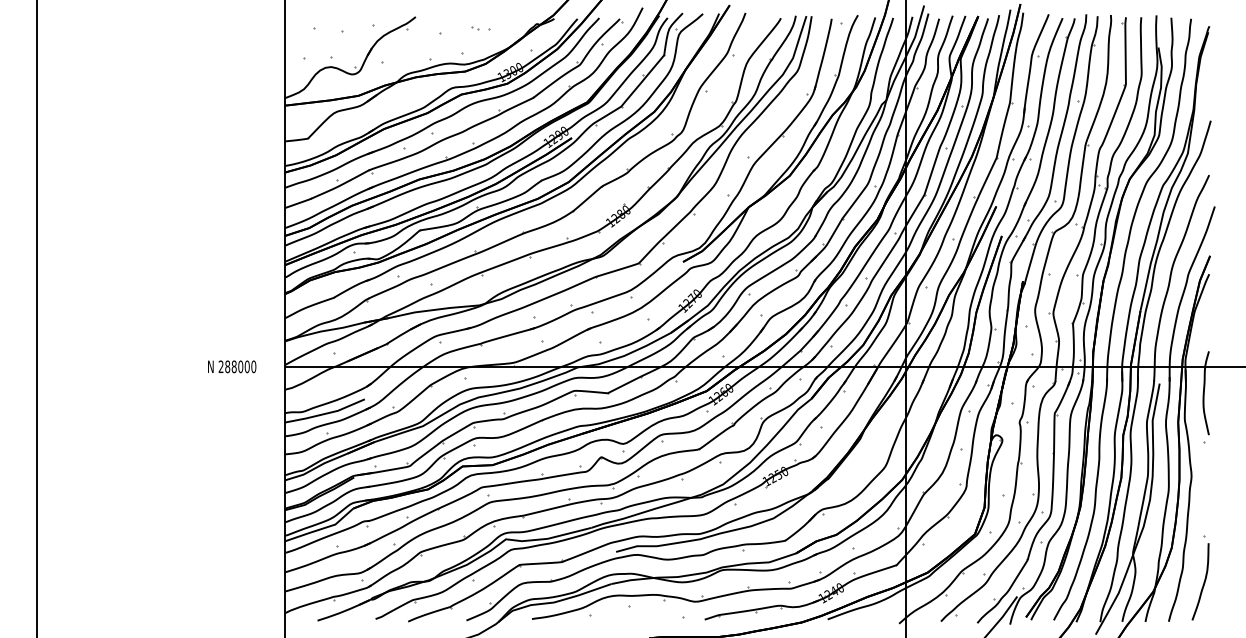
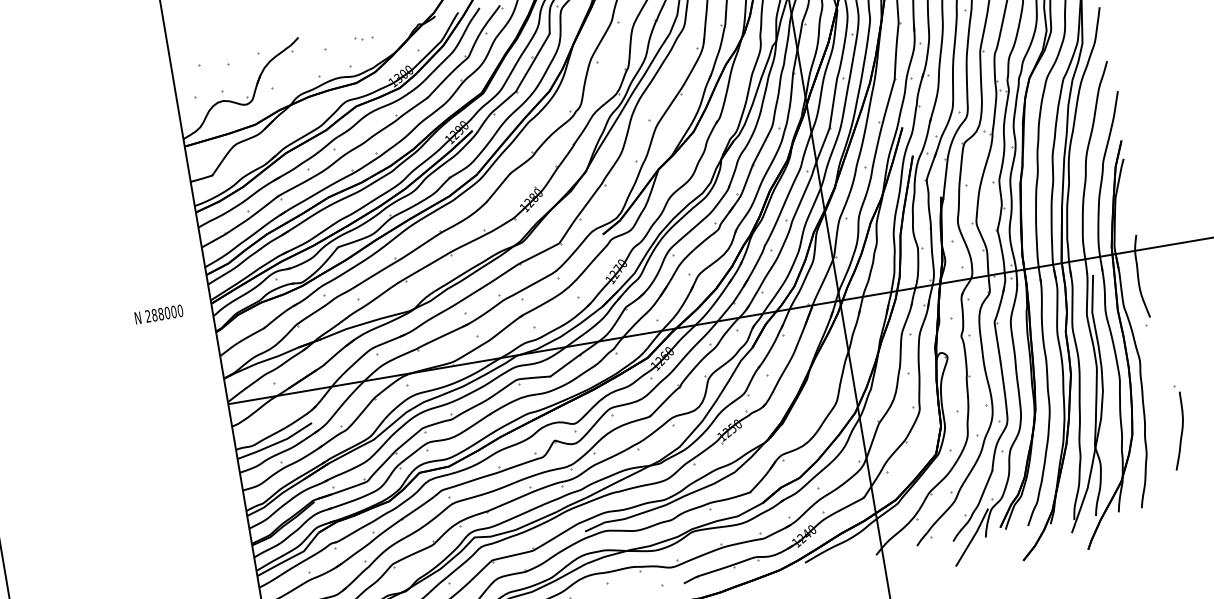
text: (232, 366) -> (159, 314), moved
part: (1200, 577) -> (1177, 426), moved

